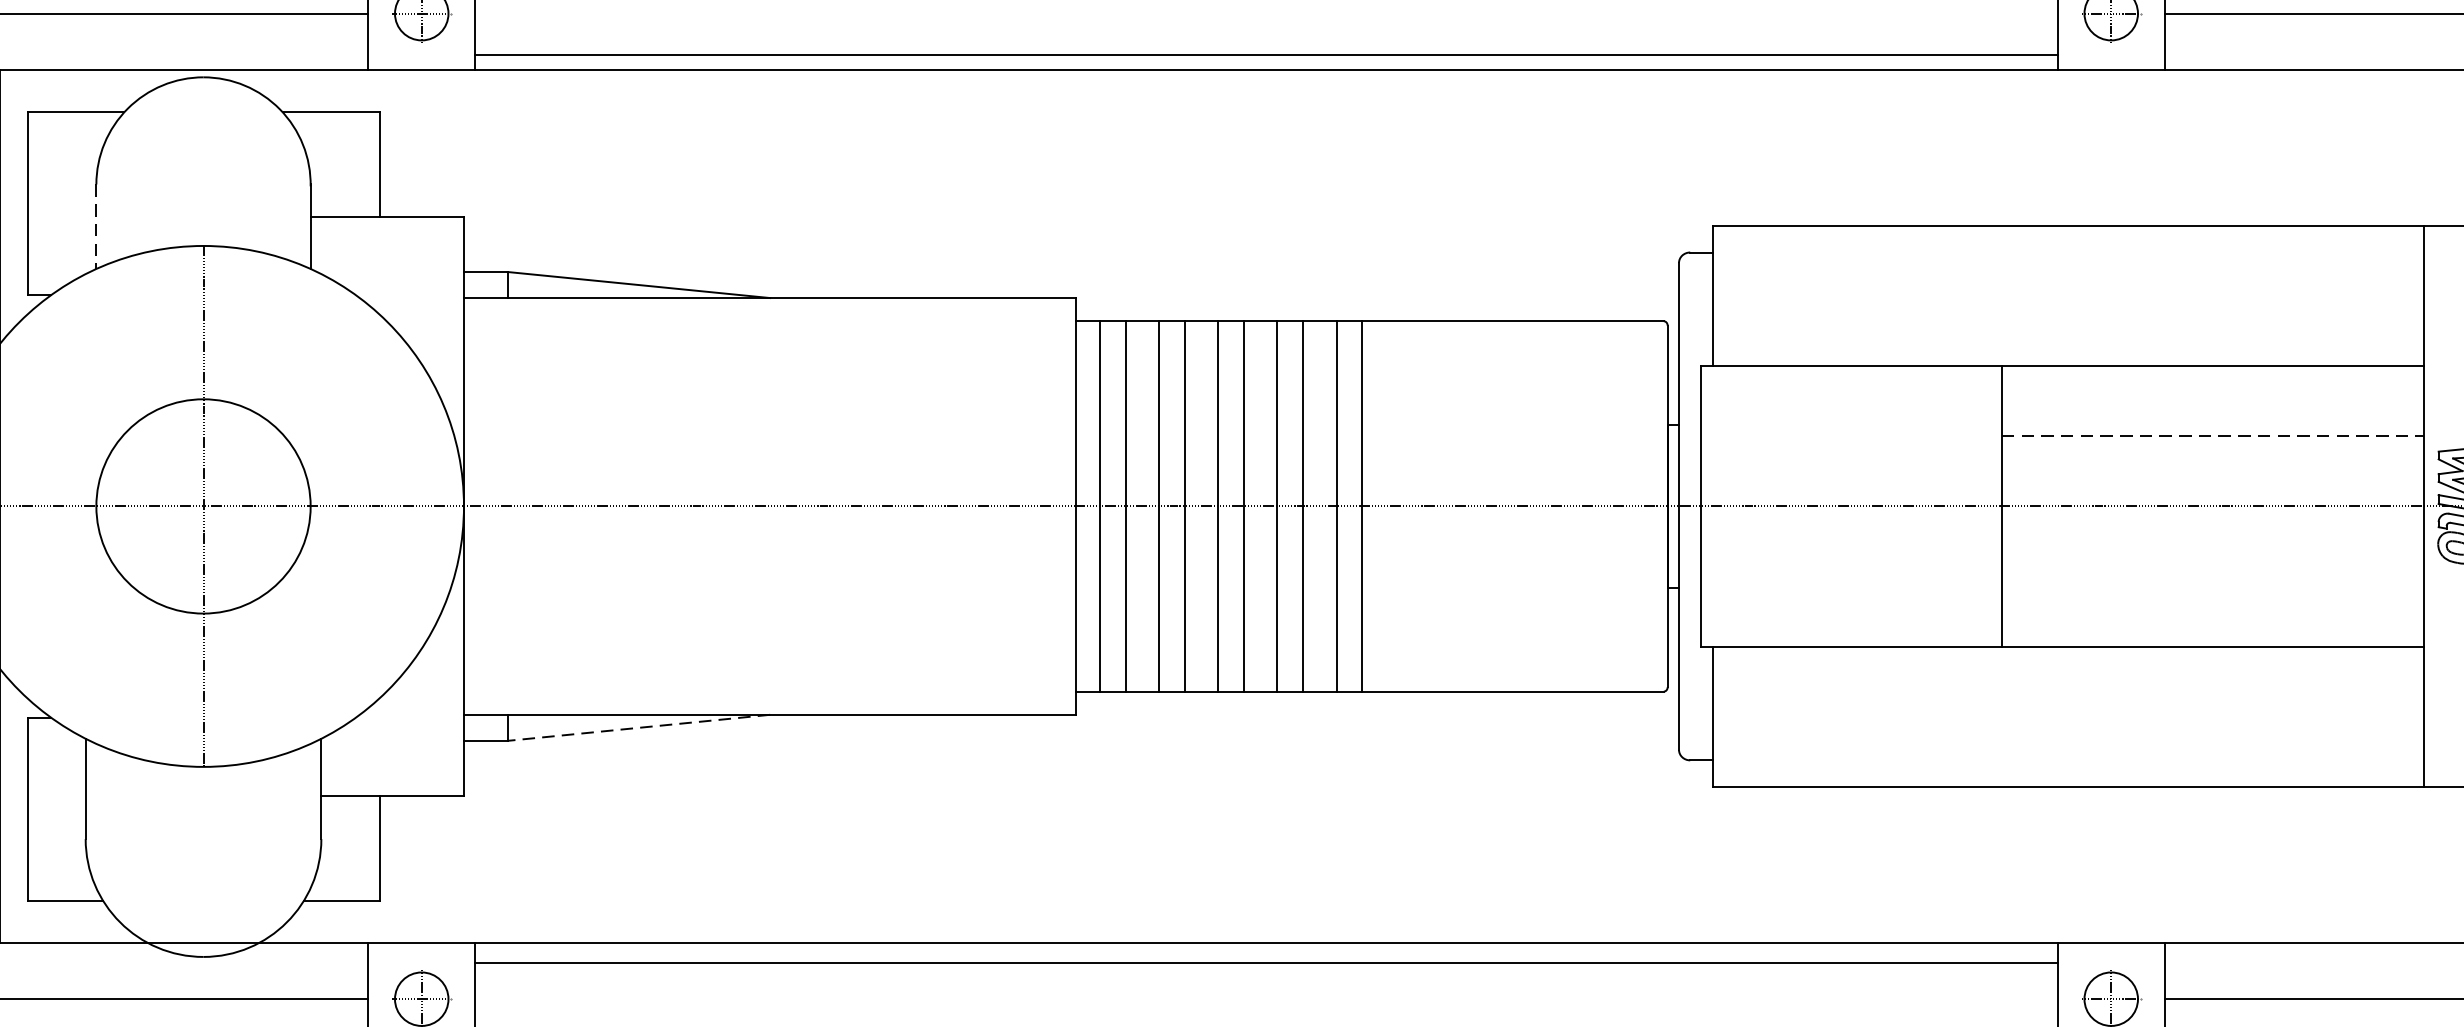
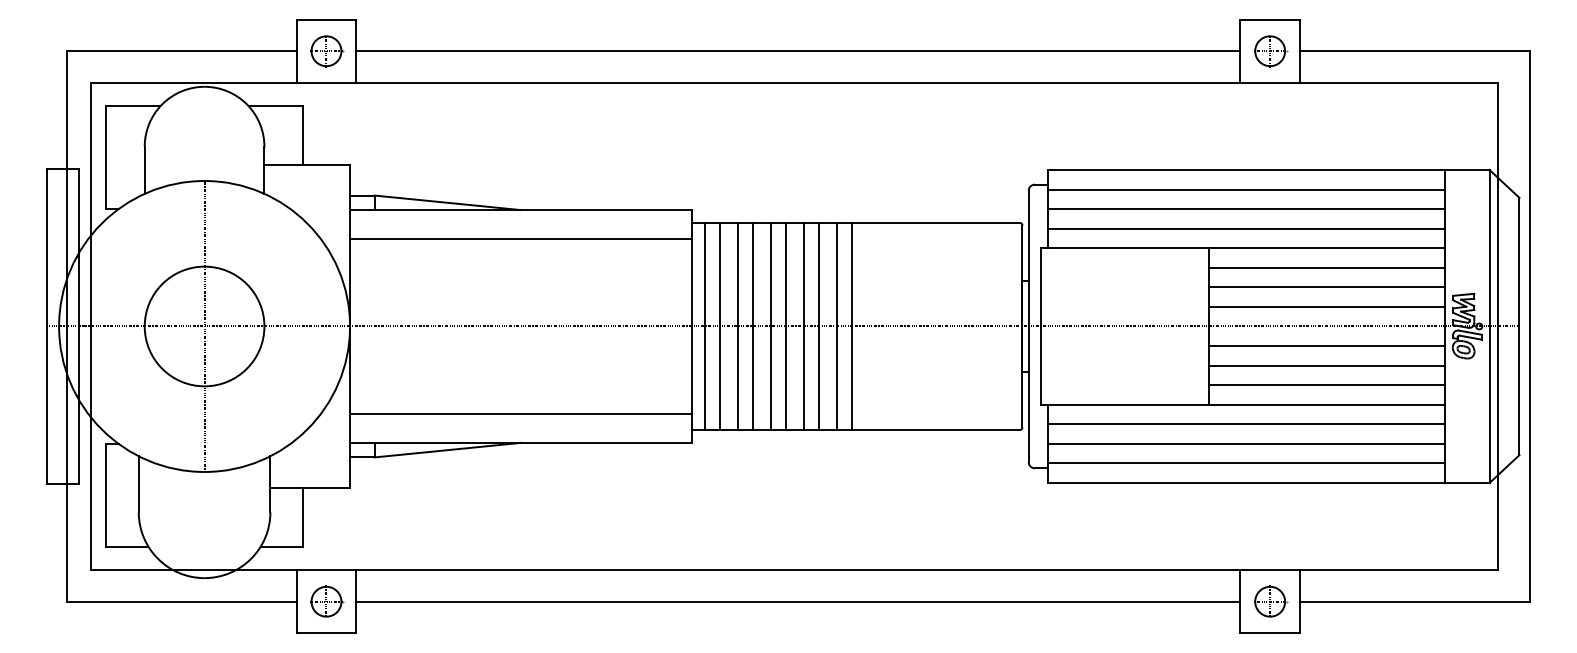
line: (1266, 55) -> (798, 51), moved
line: (95, 227) -> (144, 170), dashed -> solid
line: (2067, 261) -> (1245, 189), added
line: (2067, 296) -> (1245, 209), added
line: (2067, 330) -> (1245, 228), added
line: (770, 350) -> (521, 239), added
line: (2212, 400) -> (1326, 267), added
line: (2212, 436) -> (1326, 287), dashed -> solid
line: (2212, 470) -> (1326, 306), added
line: (2212, 542) -> (1326, 346), added
line: (2212, 576) -> (1326, 365), added
line: (2212, 612) -> (1326, 385), added
line: (770, 662) -> (521, 413), added
line: (2067, 681) -> (1245, 424), added
line: (2067, 715) -> (1245, 443), added
line: (638, 728) -> (447, 450), dashed -> solid
line: (2067, 751) -> (1245, 463), added
line: (1266, 962) -> (798, 601), moved

